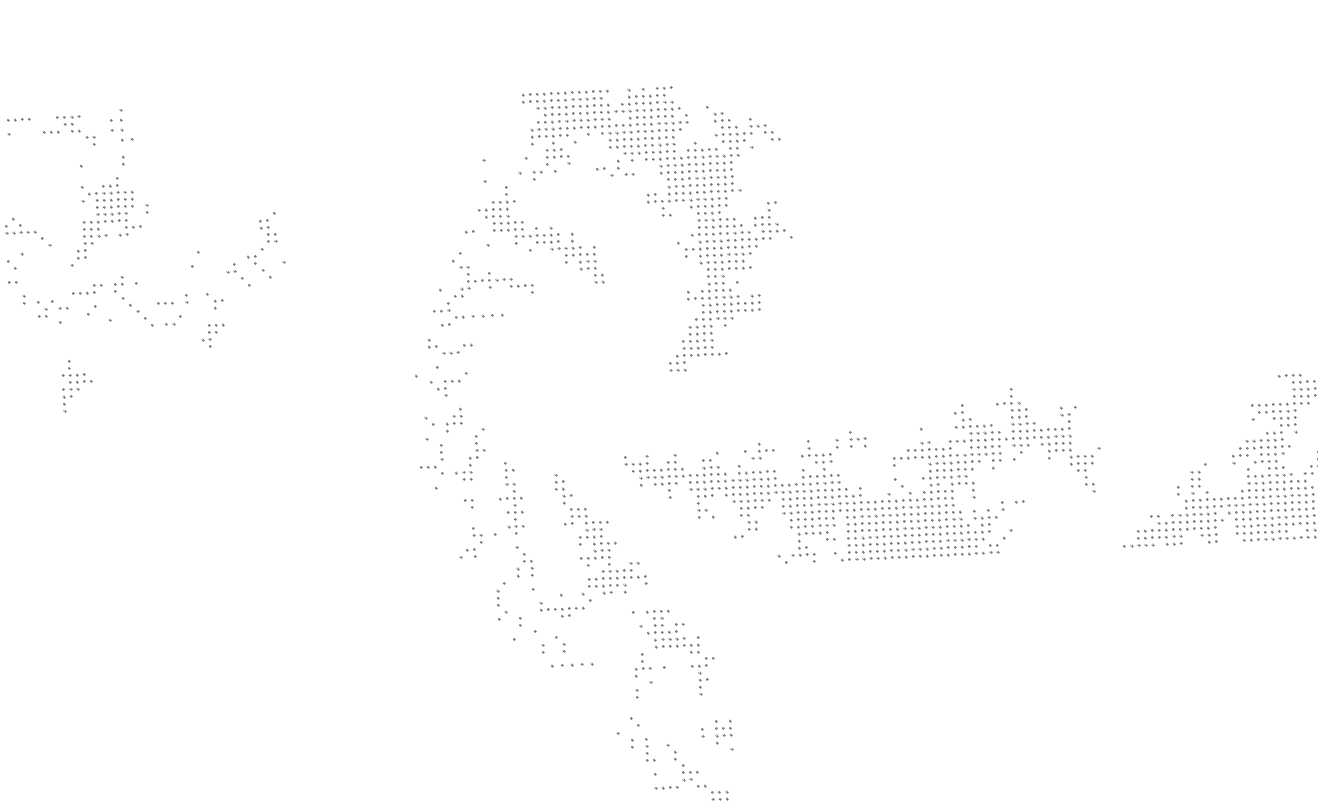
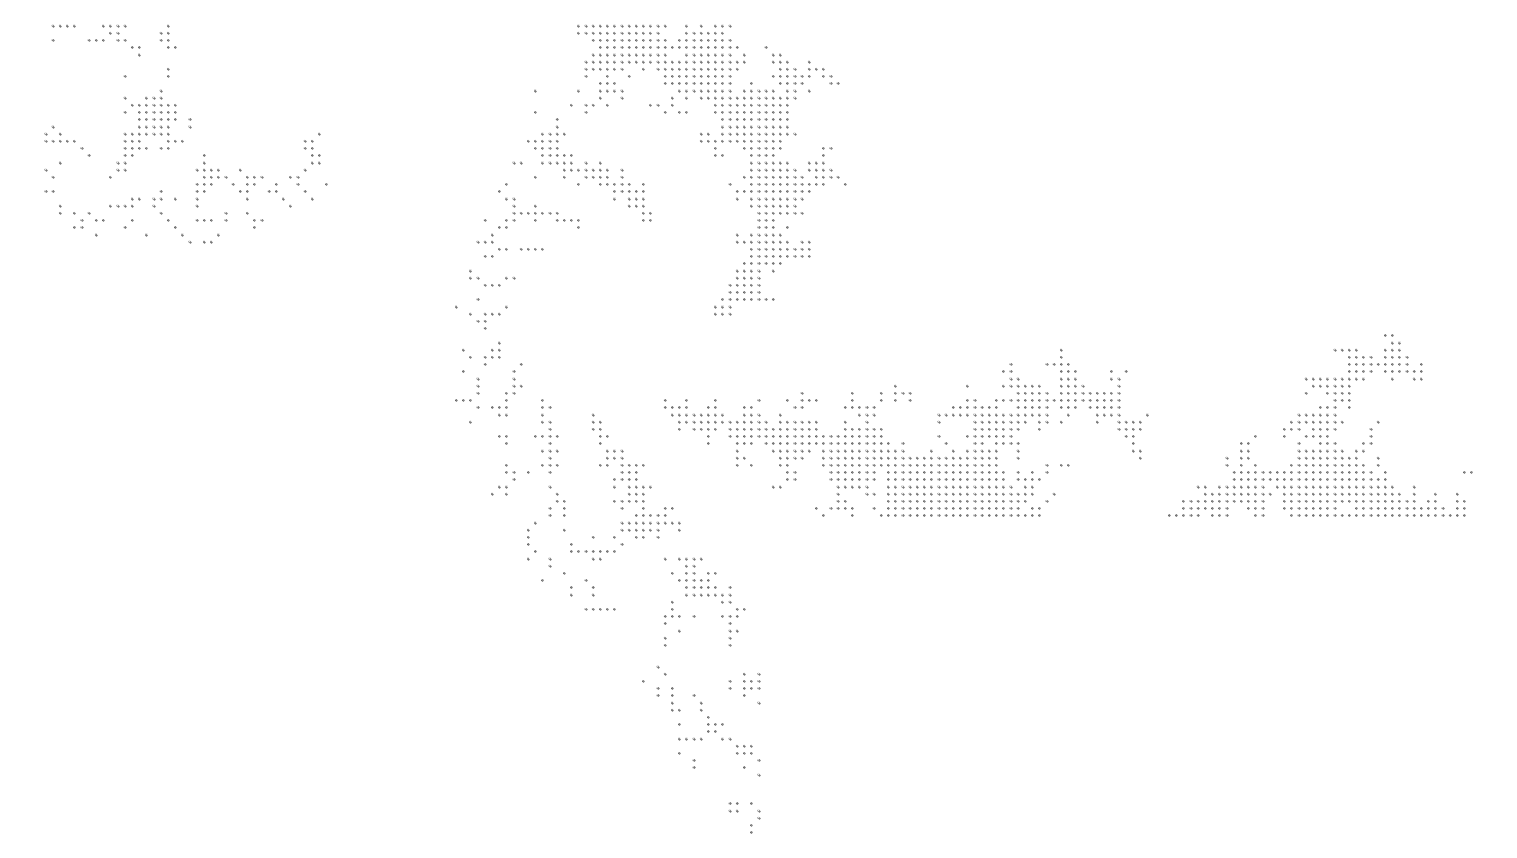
part: (120, 124) -> (167, 36), size x0.71
part: (487, 316) -> (531, 249), size x0.71
part: (213, 336) -> (251, 188), moved
part: (77, 385) -> (211, 180), moved
part: (571, 665) -> (599, 609), size x0.71

